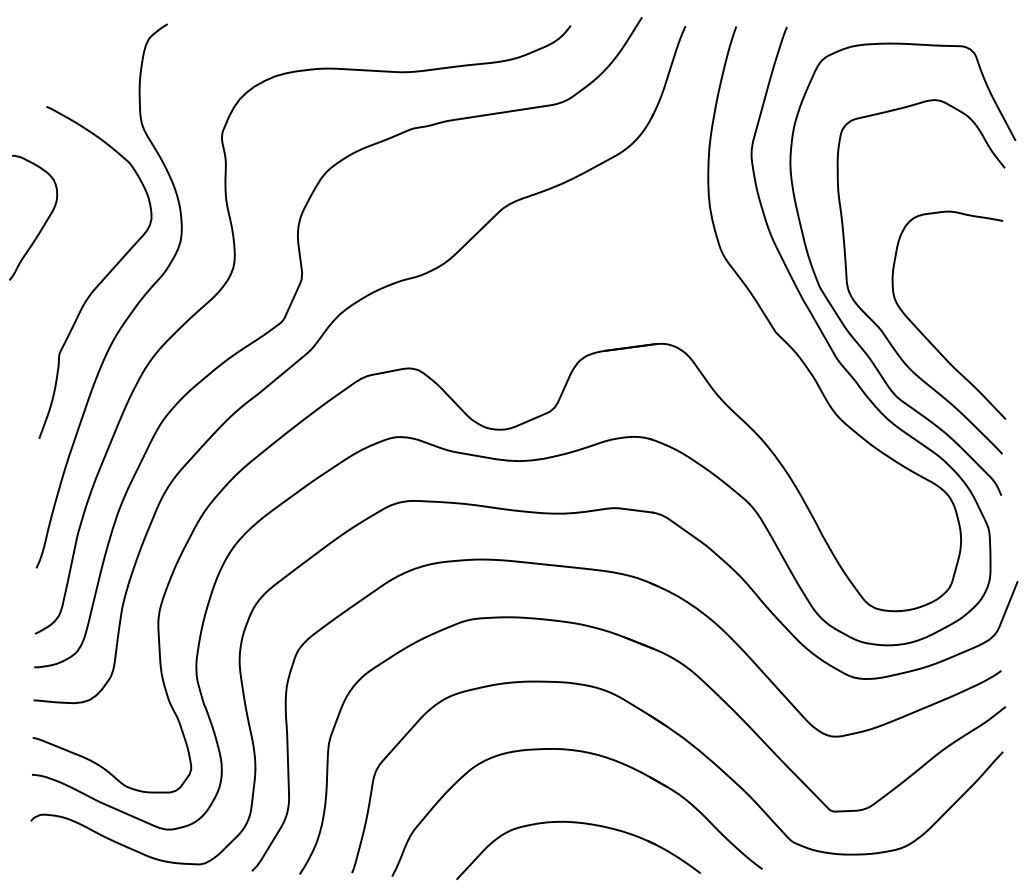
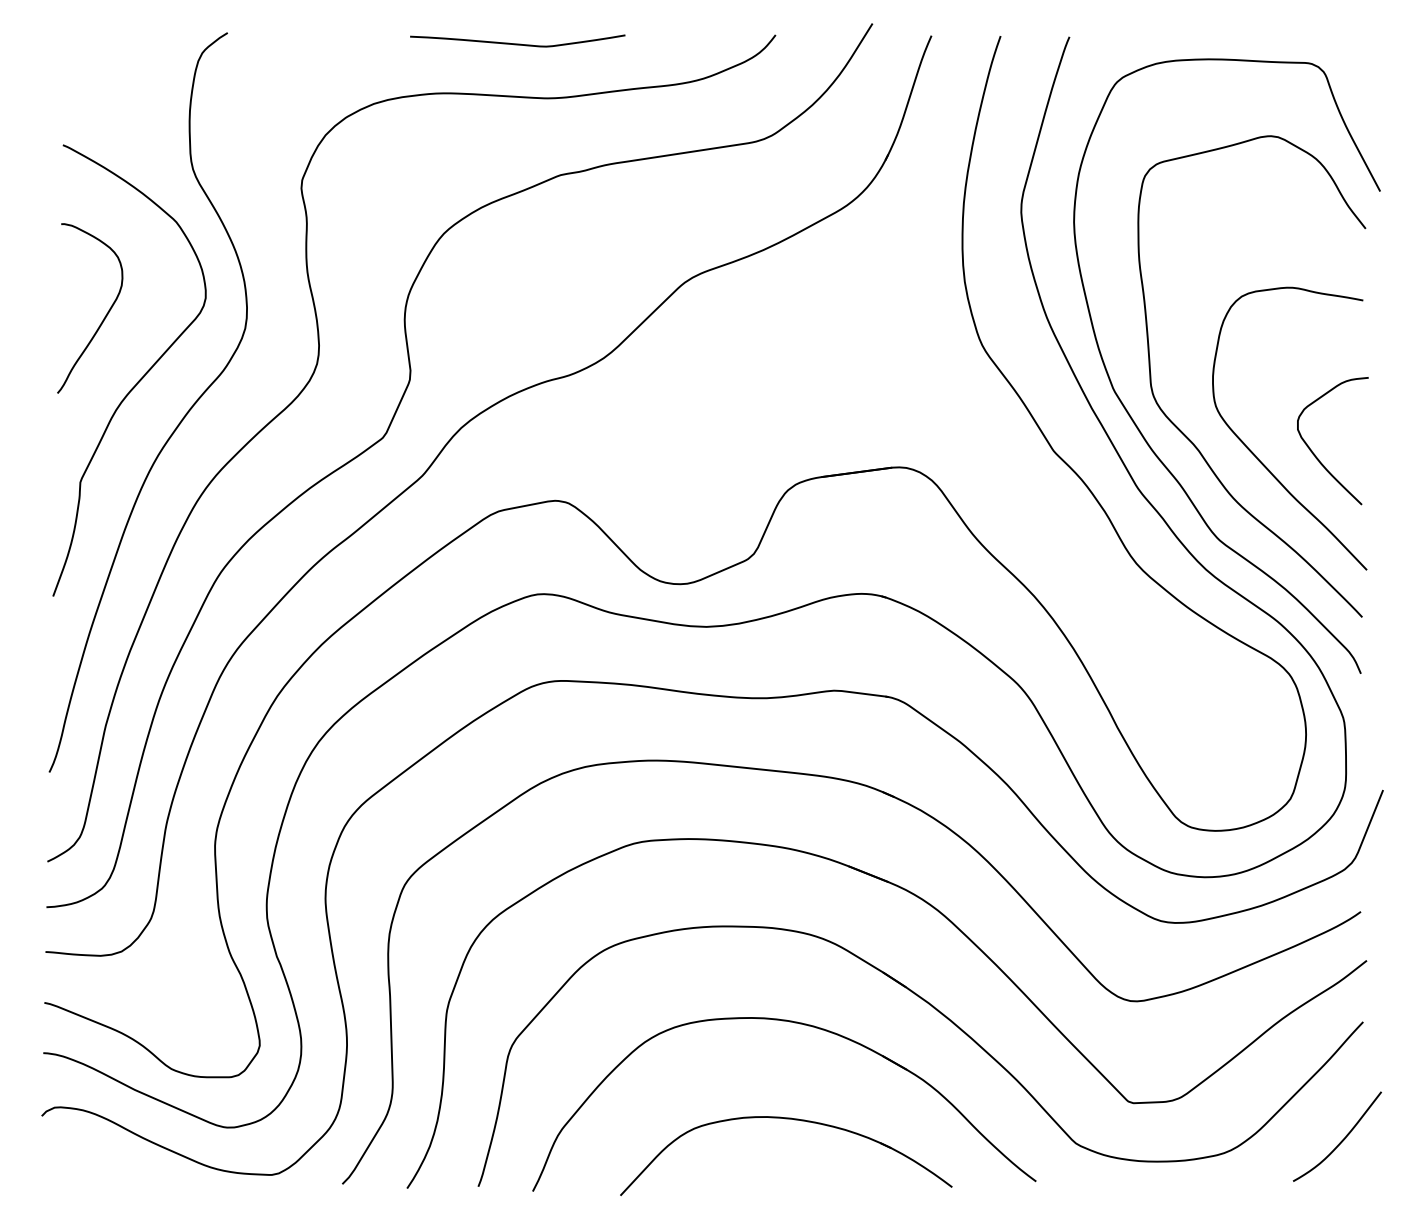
curve: (380, 31) -> (517, 42), added
curve: (44, 222) -> (105, 314), moved
curve: (968, 334) -> (1316, 454), added
curve: (986, 839) -> (1340, 1141), added

